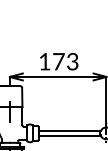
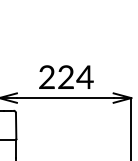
text: (58, 61) -> (65, 76), 173 -> 224

